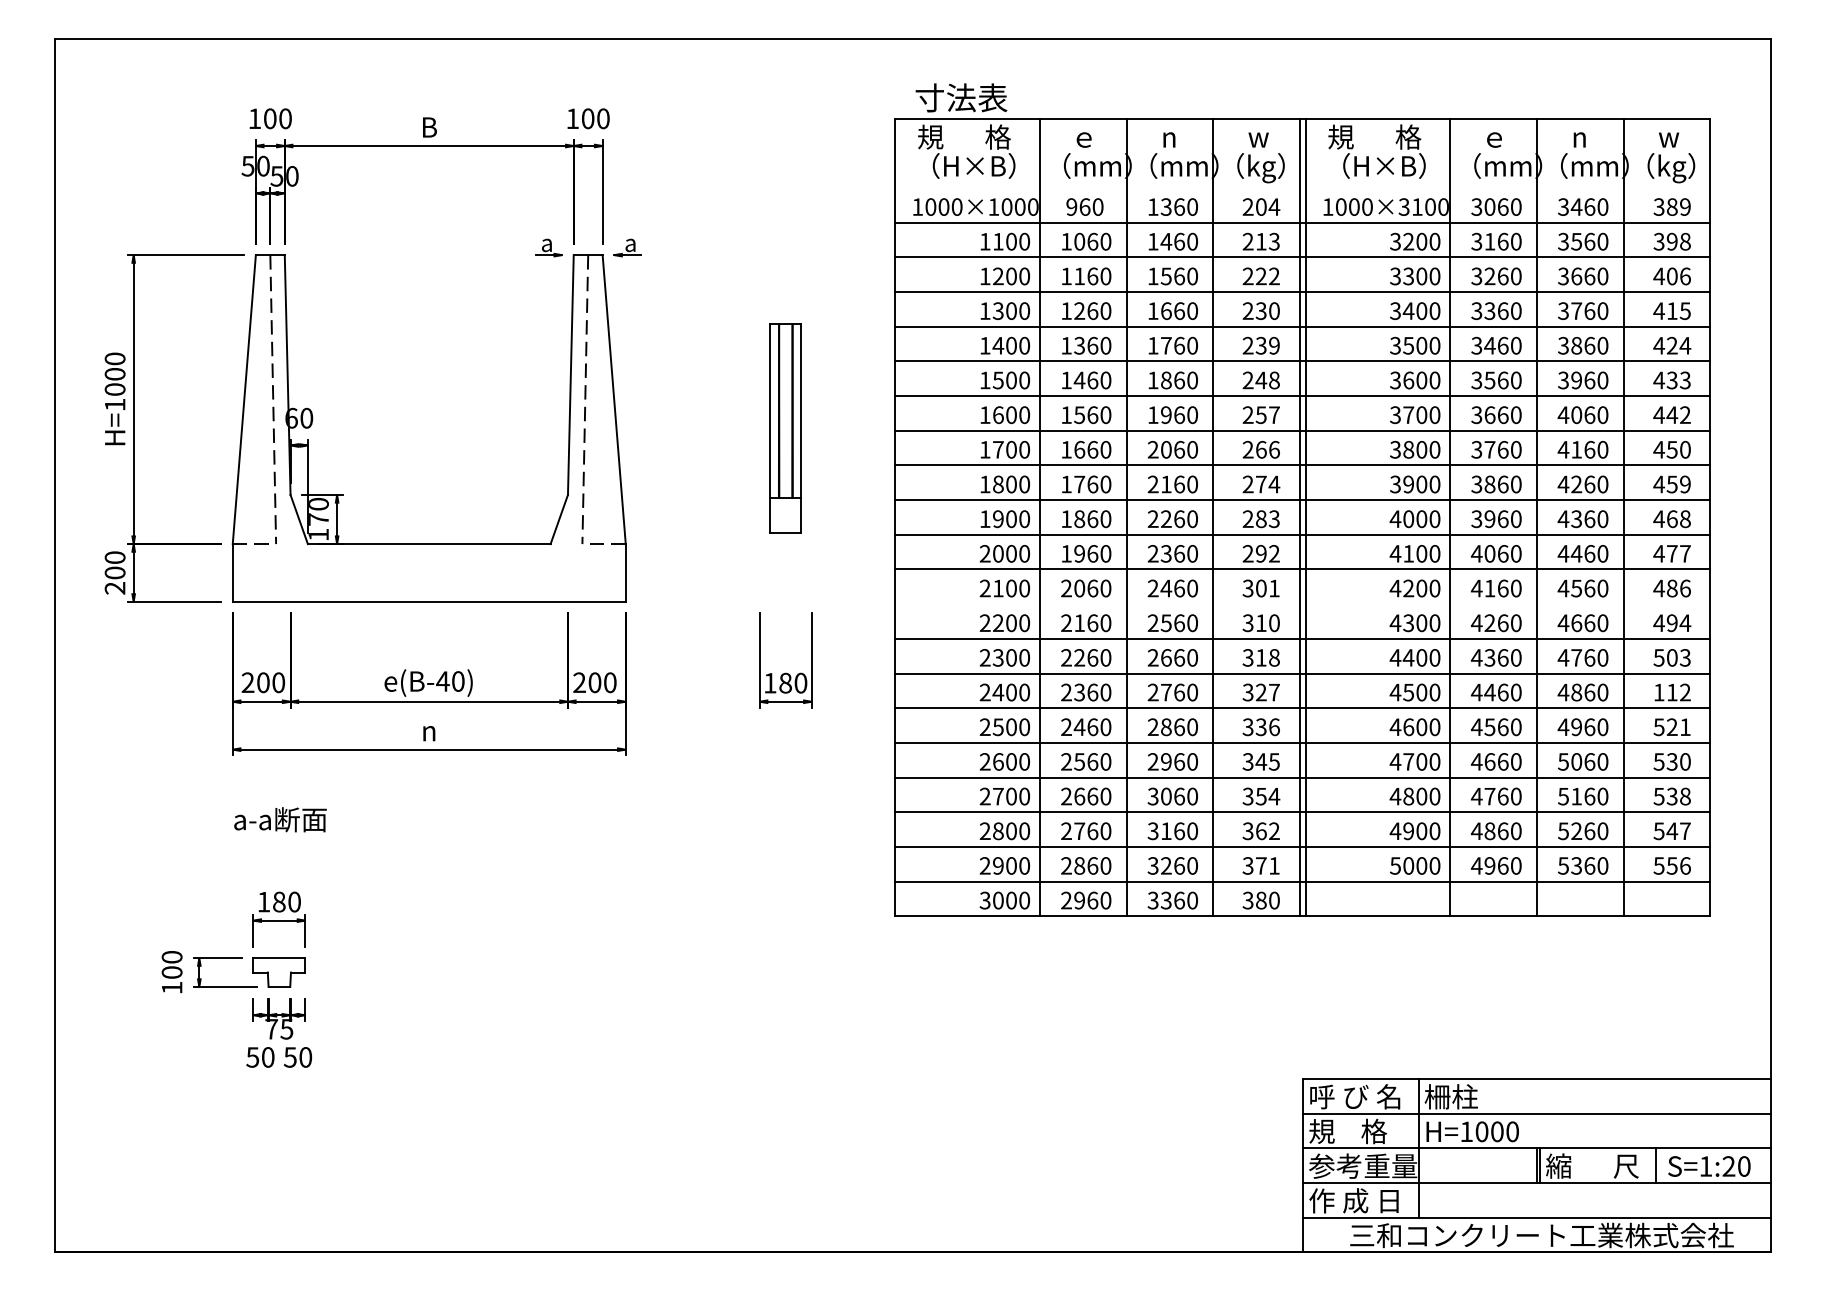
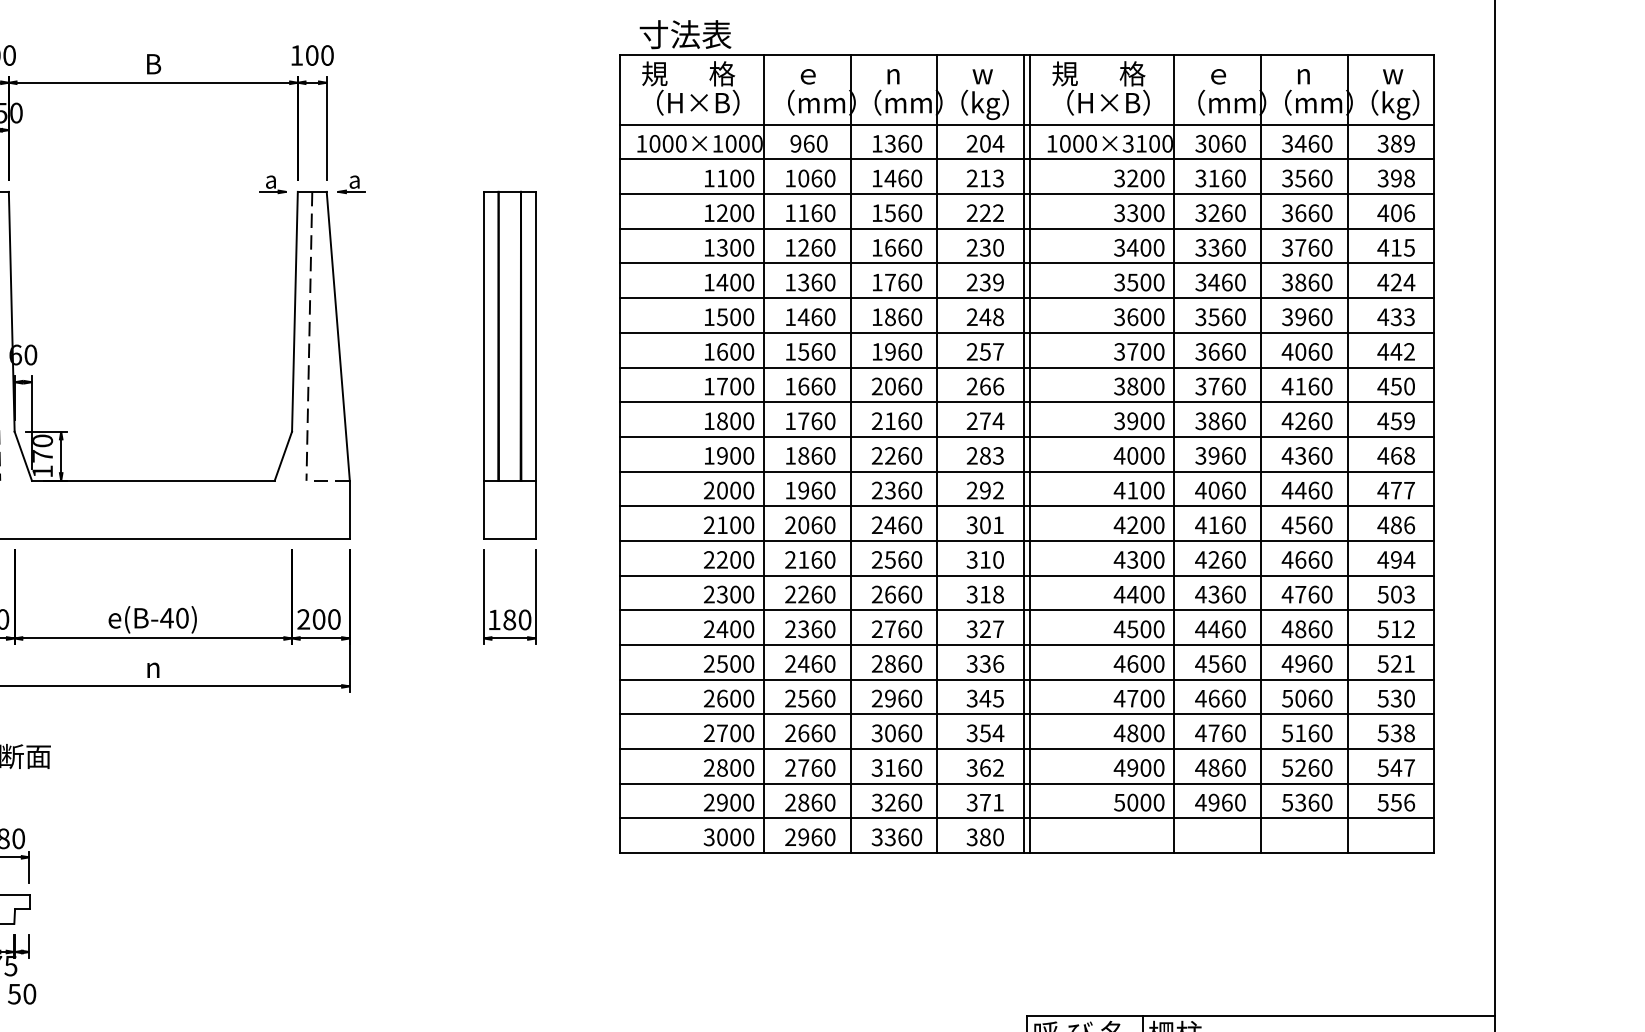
line: (1302, 188) -> (1026, 125), added
part: (785, 428) -> (509, 365), size x1.67
line: (1302, 604) -> (1026, 541), added
text: (1658, 692) -> (1382, 629), 112 -> 512

